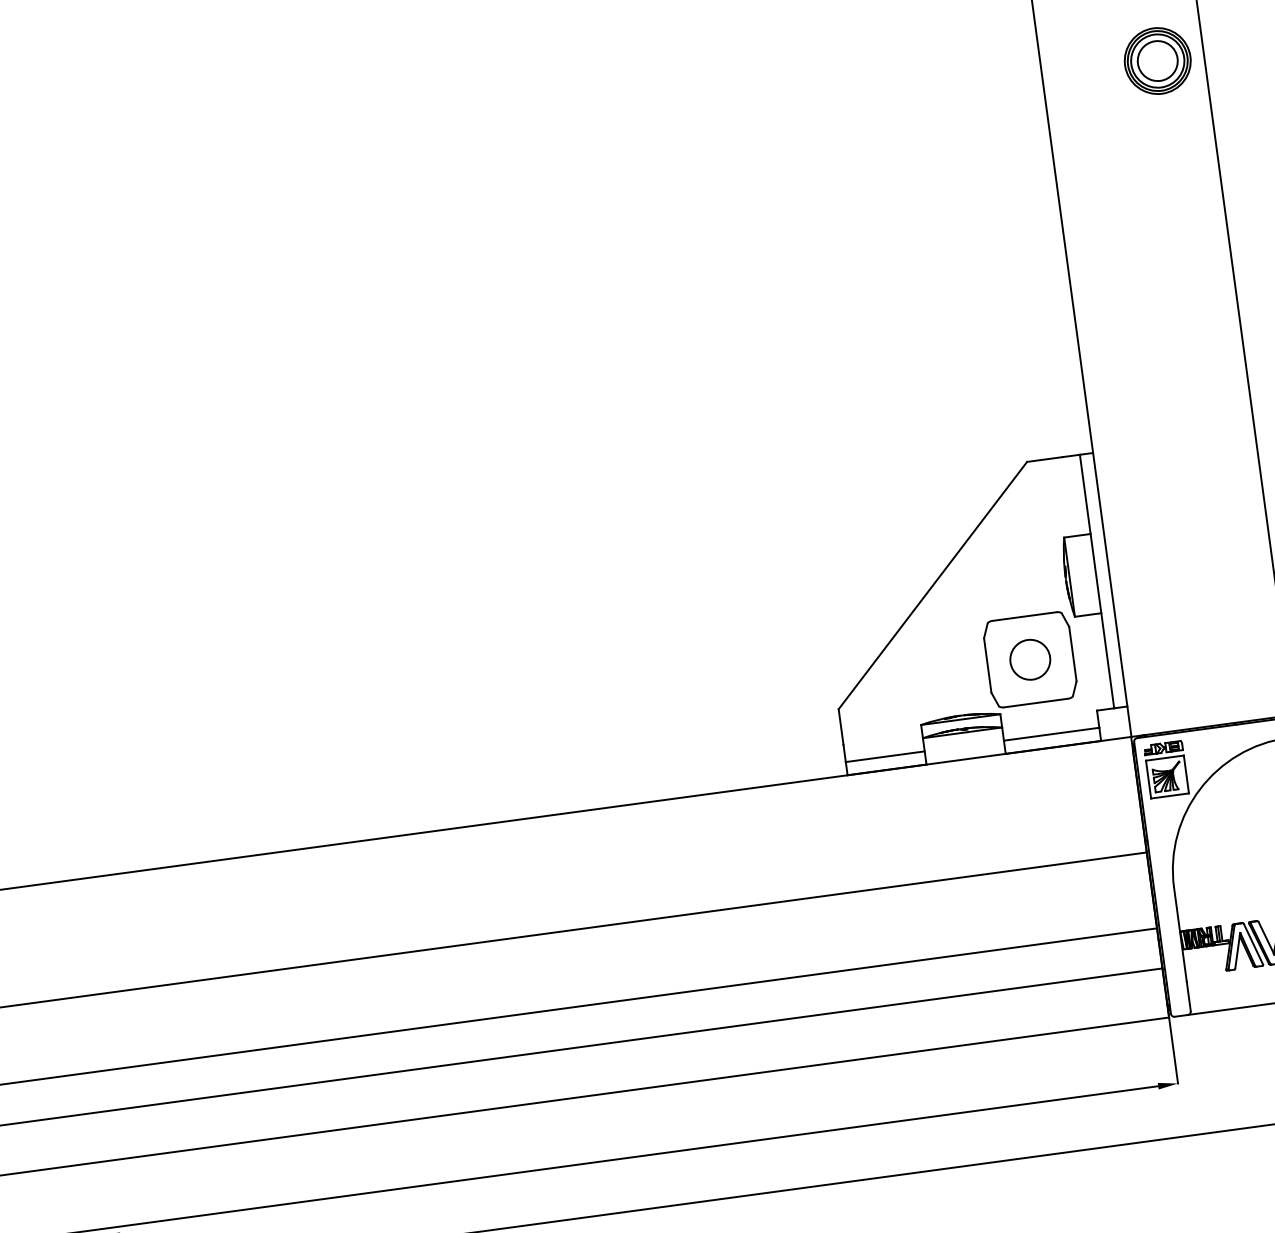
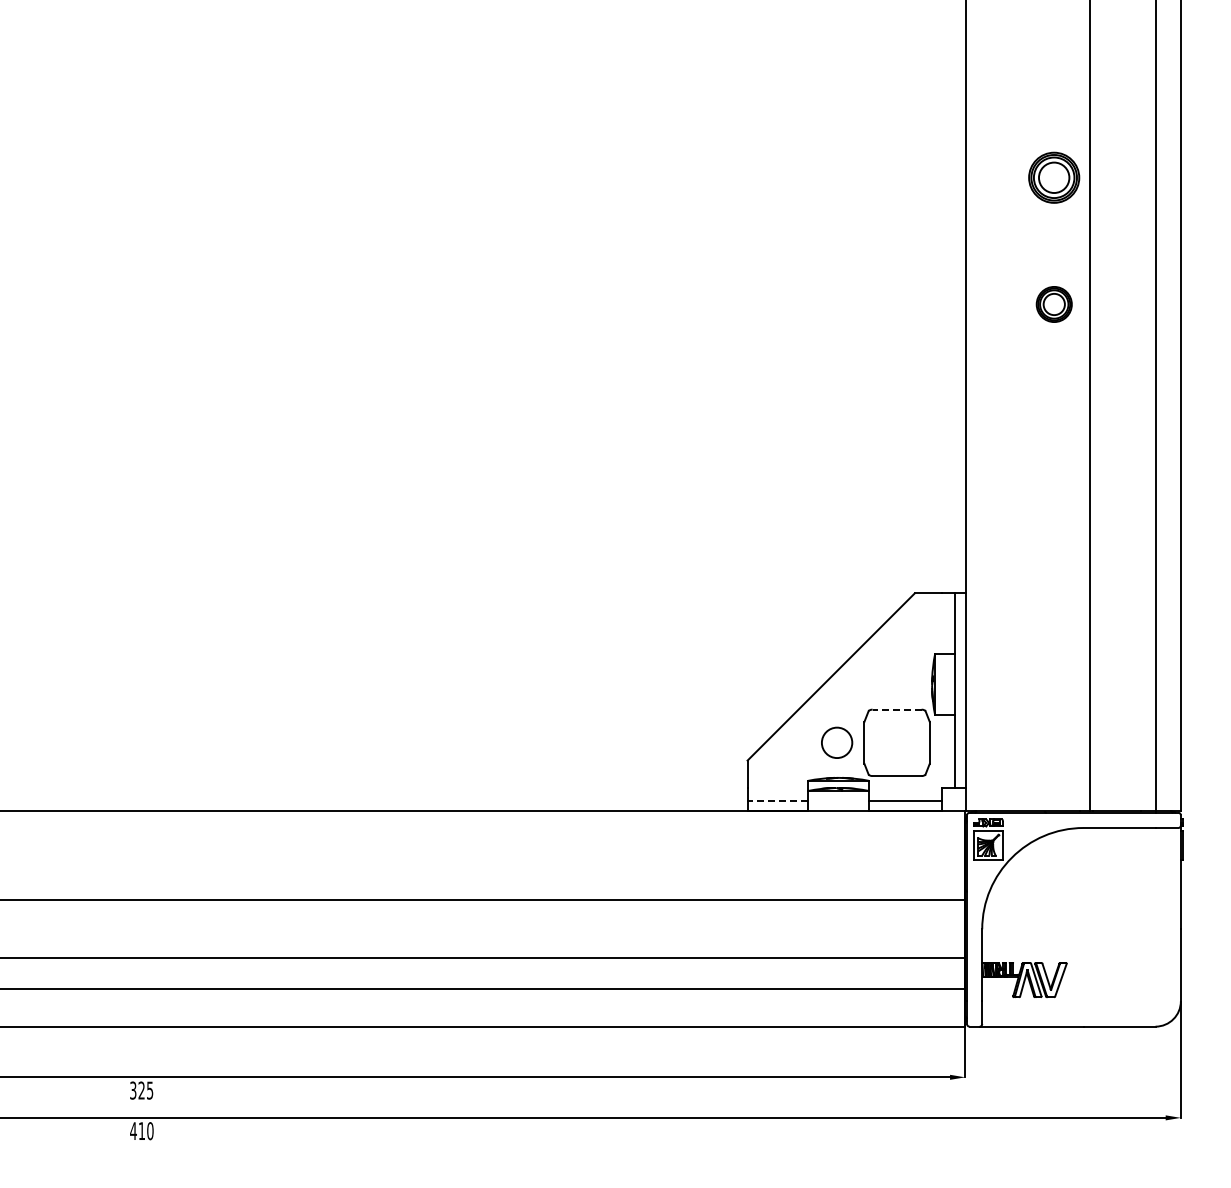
part: (1158, 61) -> (1054, 304), size x0.7
line: (1023, 616) -> (896, 709), solid -> dashed
circle: (1030, 659) -> (837, 742), moved
line: (884, 757) -> (777, 801), solid -> dashed

